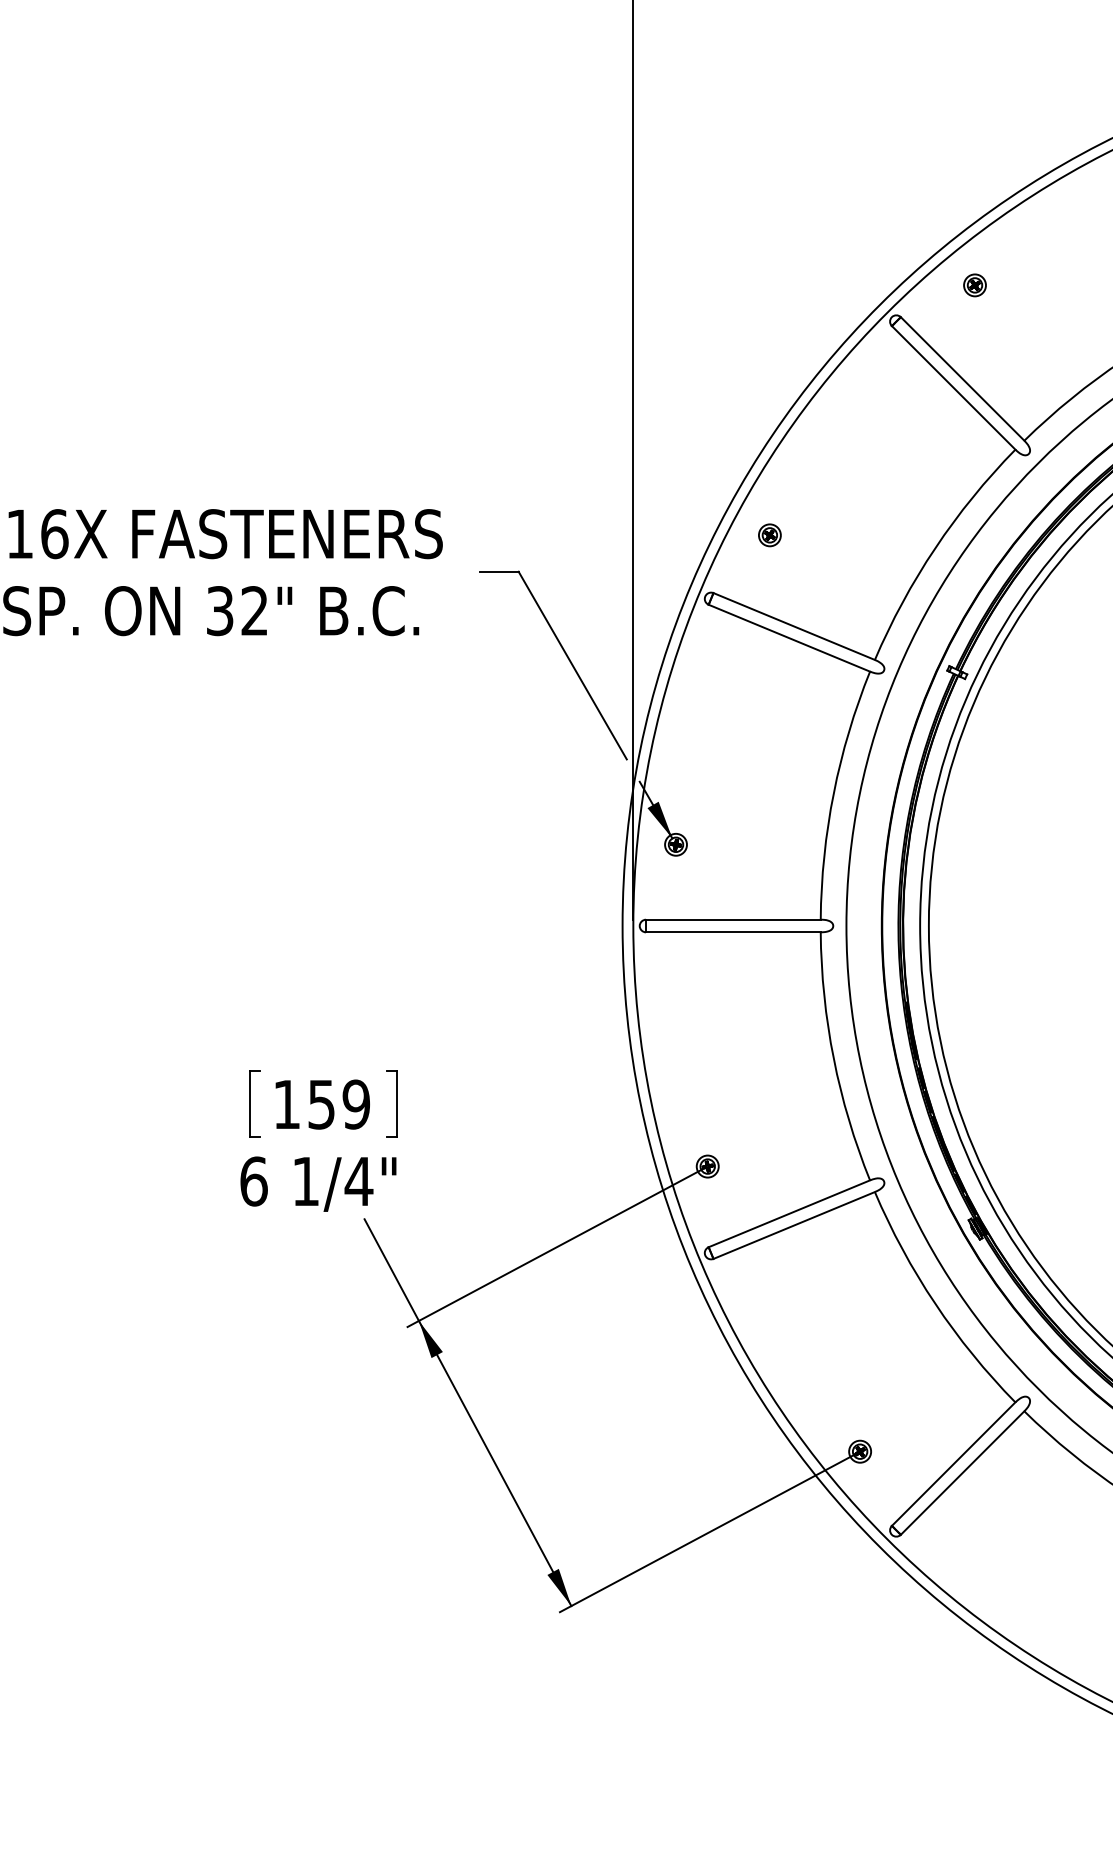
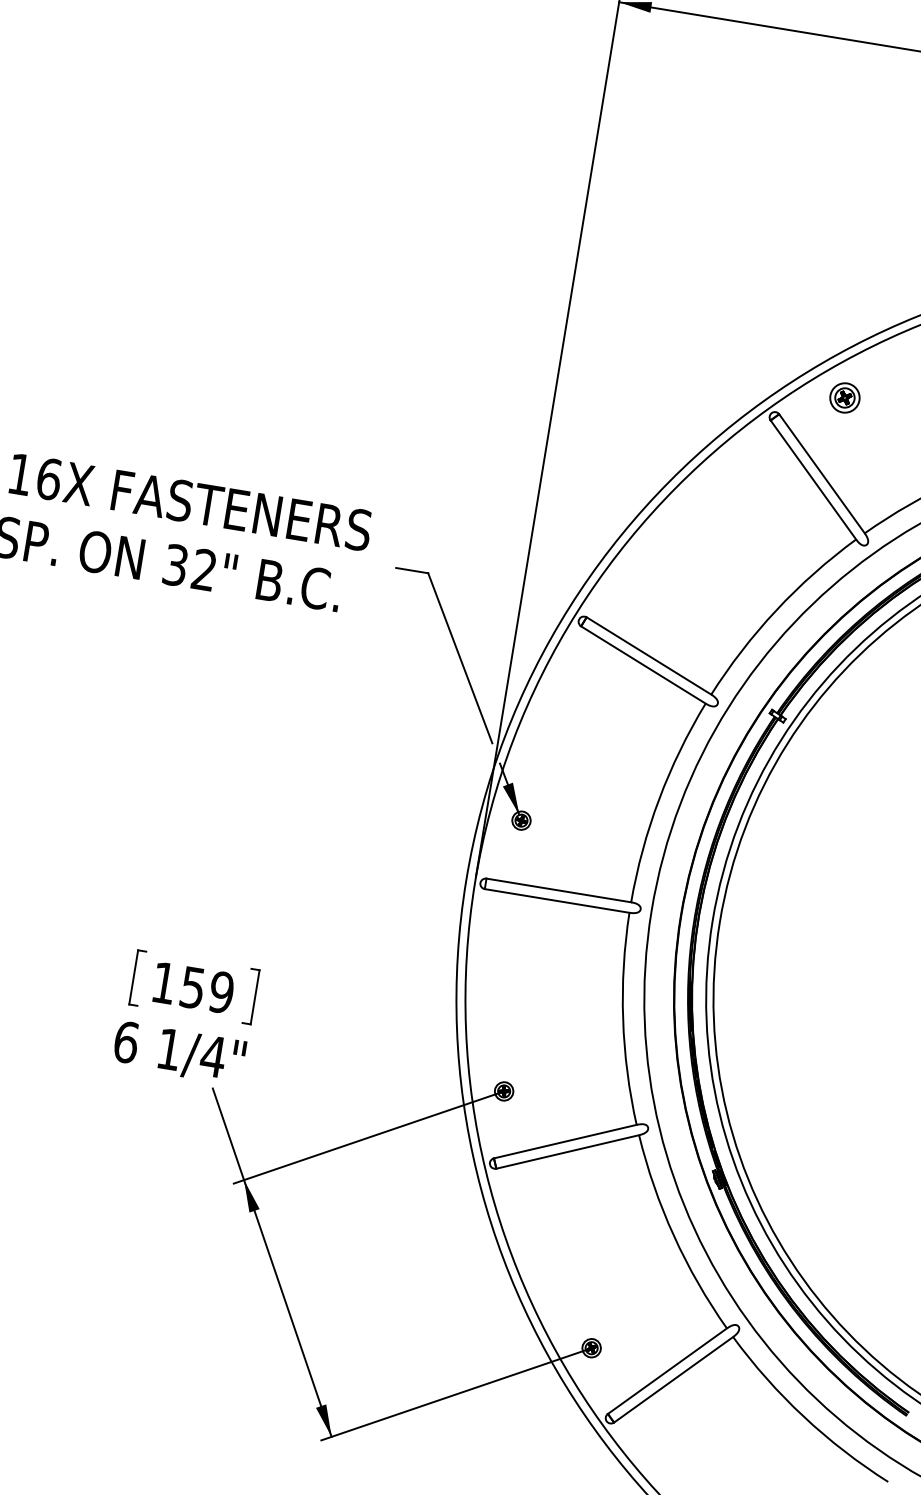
part: (974, 285) -> (844, 398), size x1.6
part: (769, 535) -> (640, 577), removed

